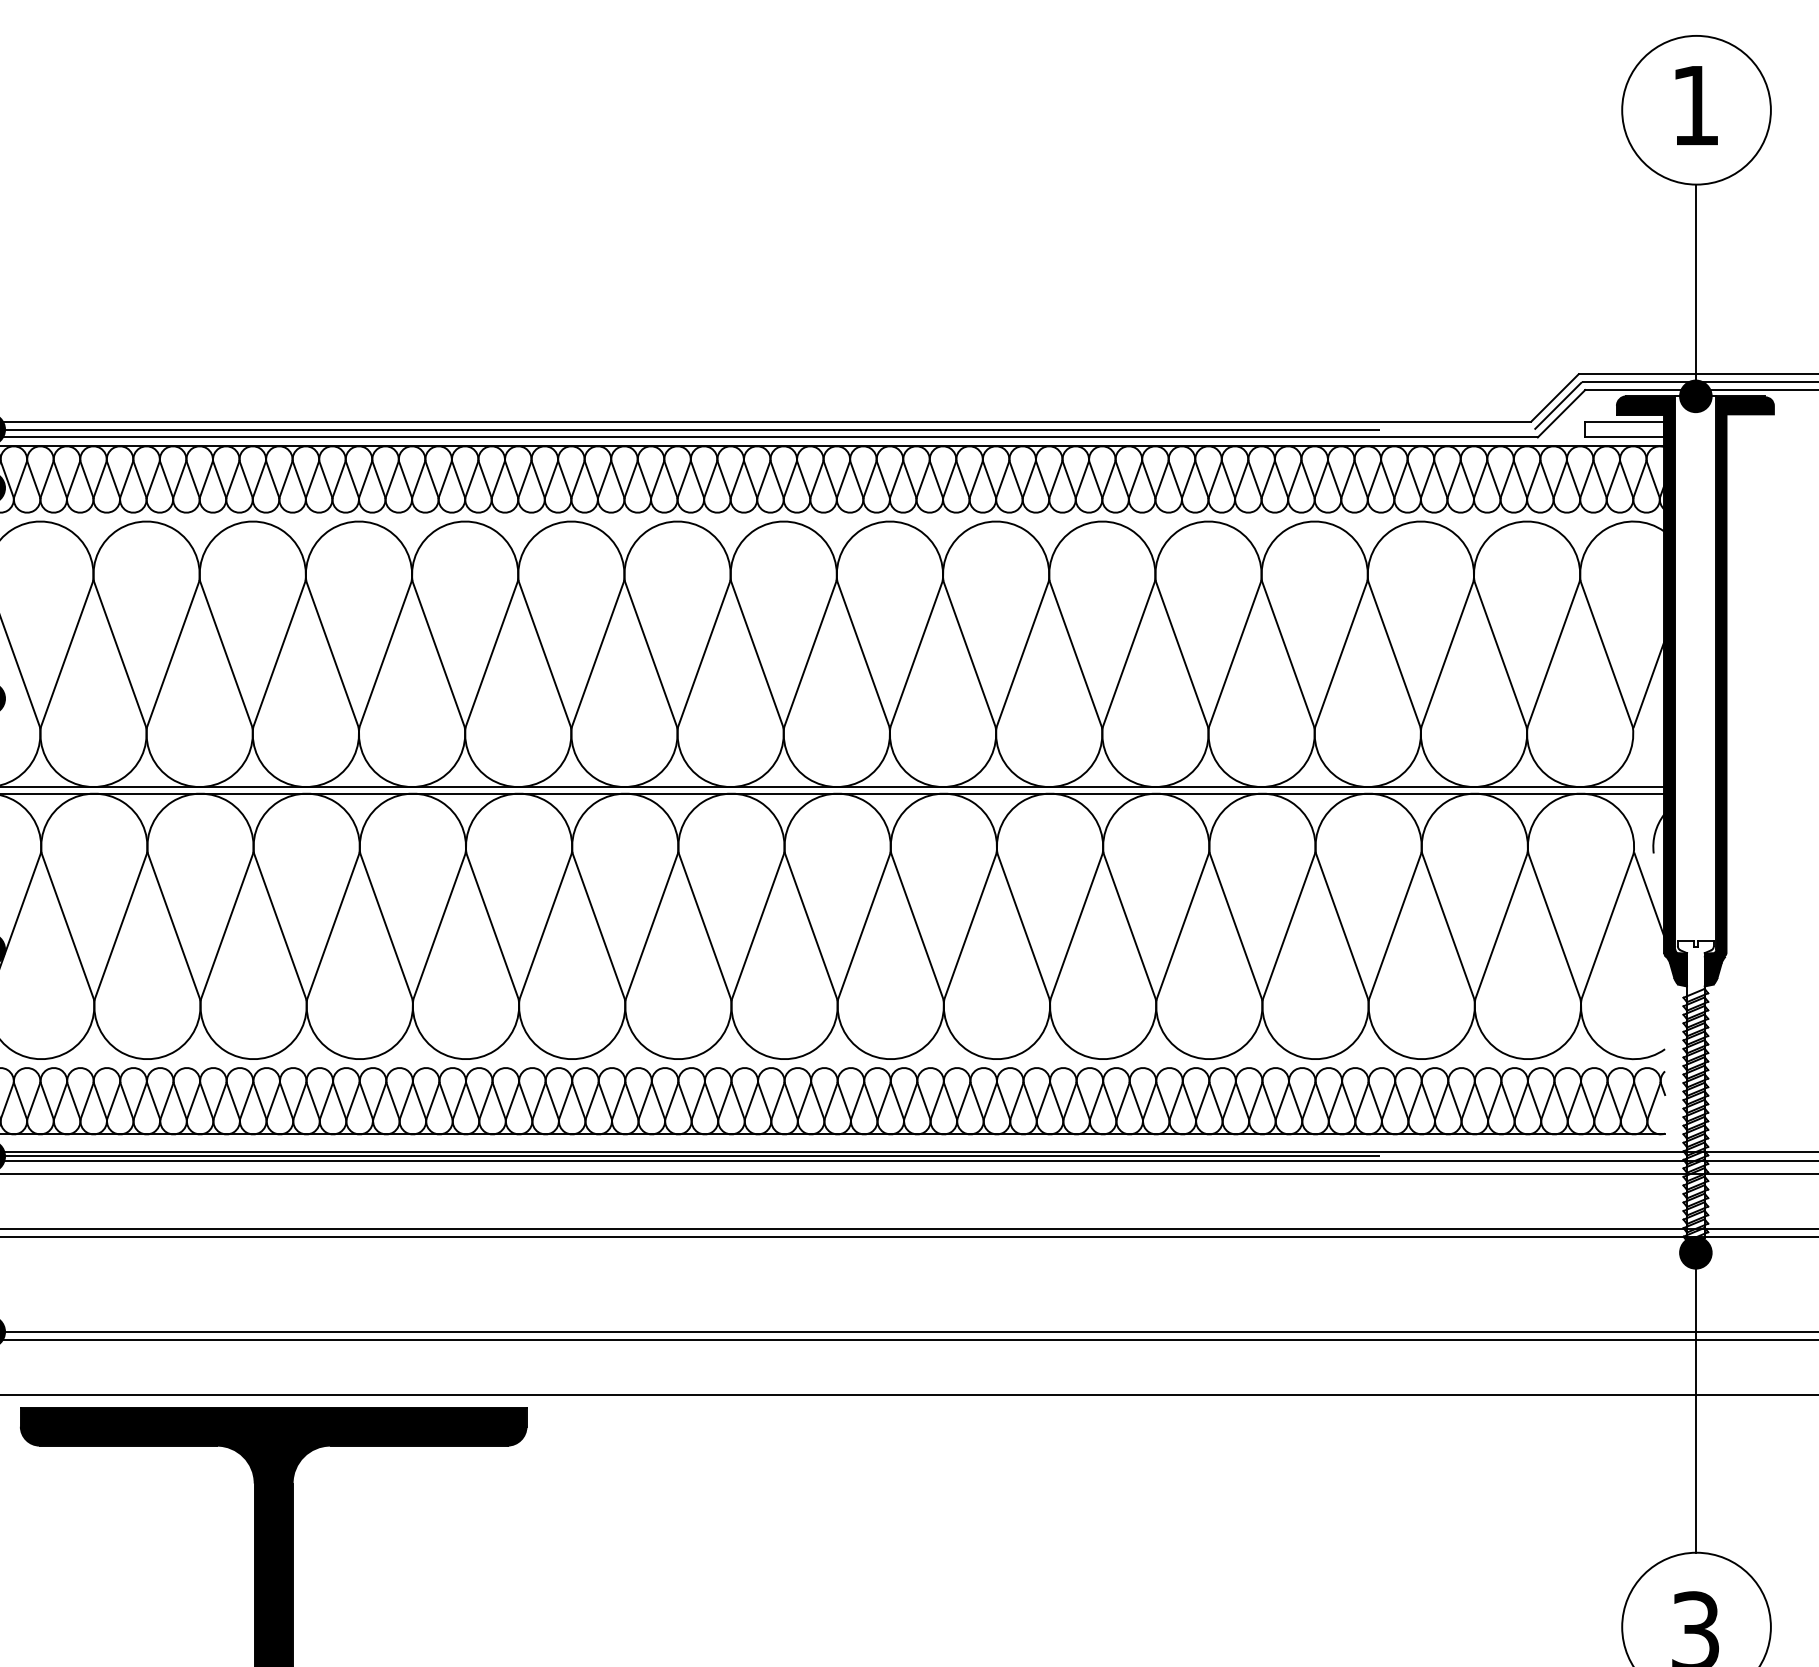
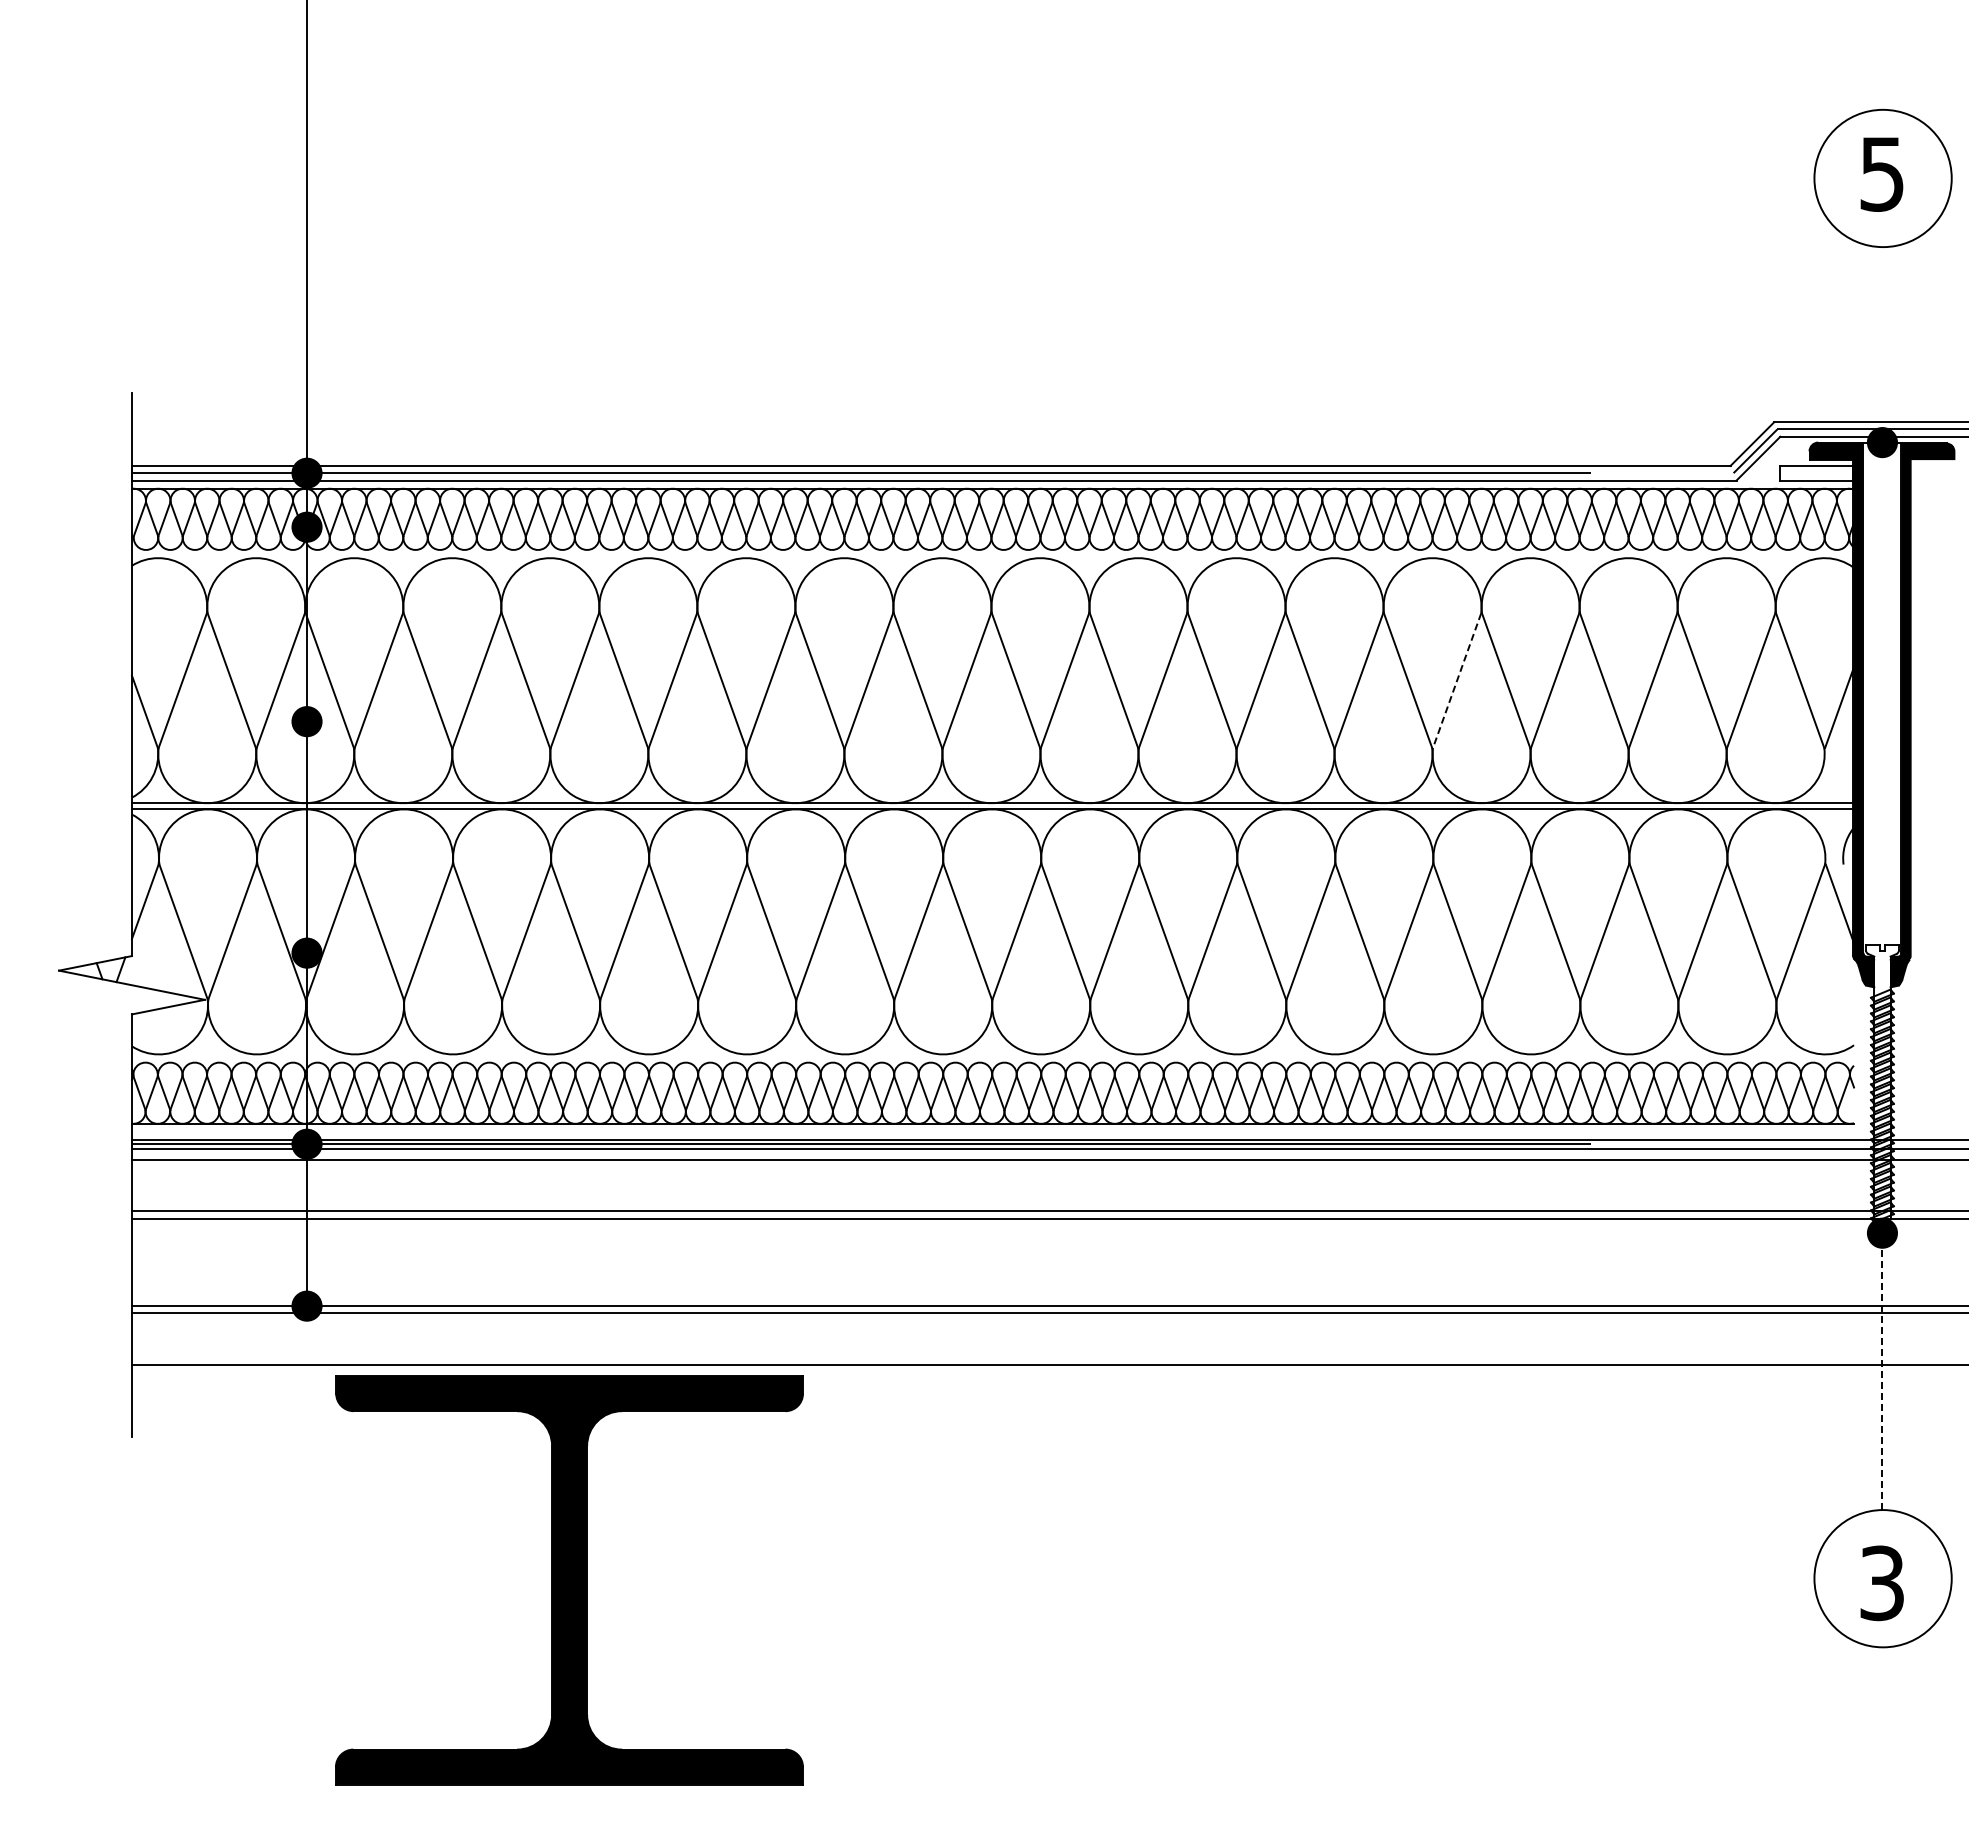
text: (1694, 105) -> (1881, 174), 1 -> 5
line: (1695, 290) -> (1882, 344), removed
line: (1235, 654) -> (1457, 680), solid -> dashed
line: (1695, 1402) -> (1882, 1371), solid -> dashed

